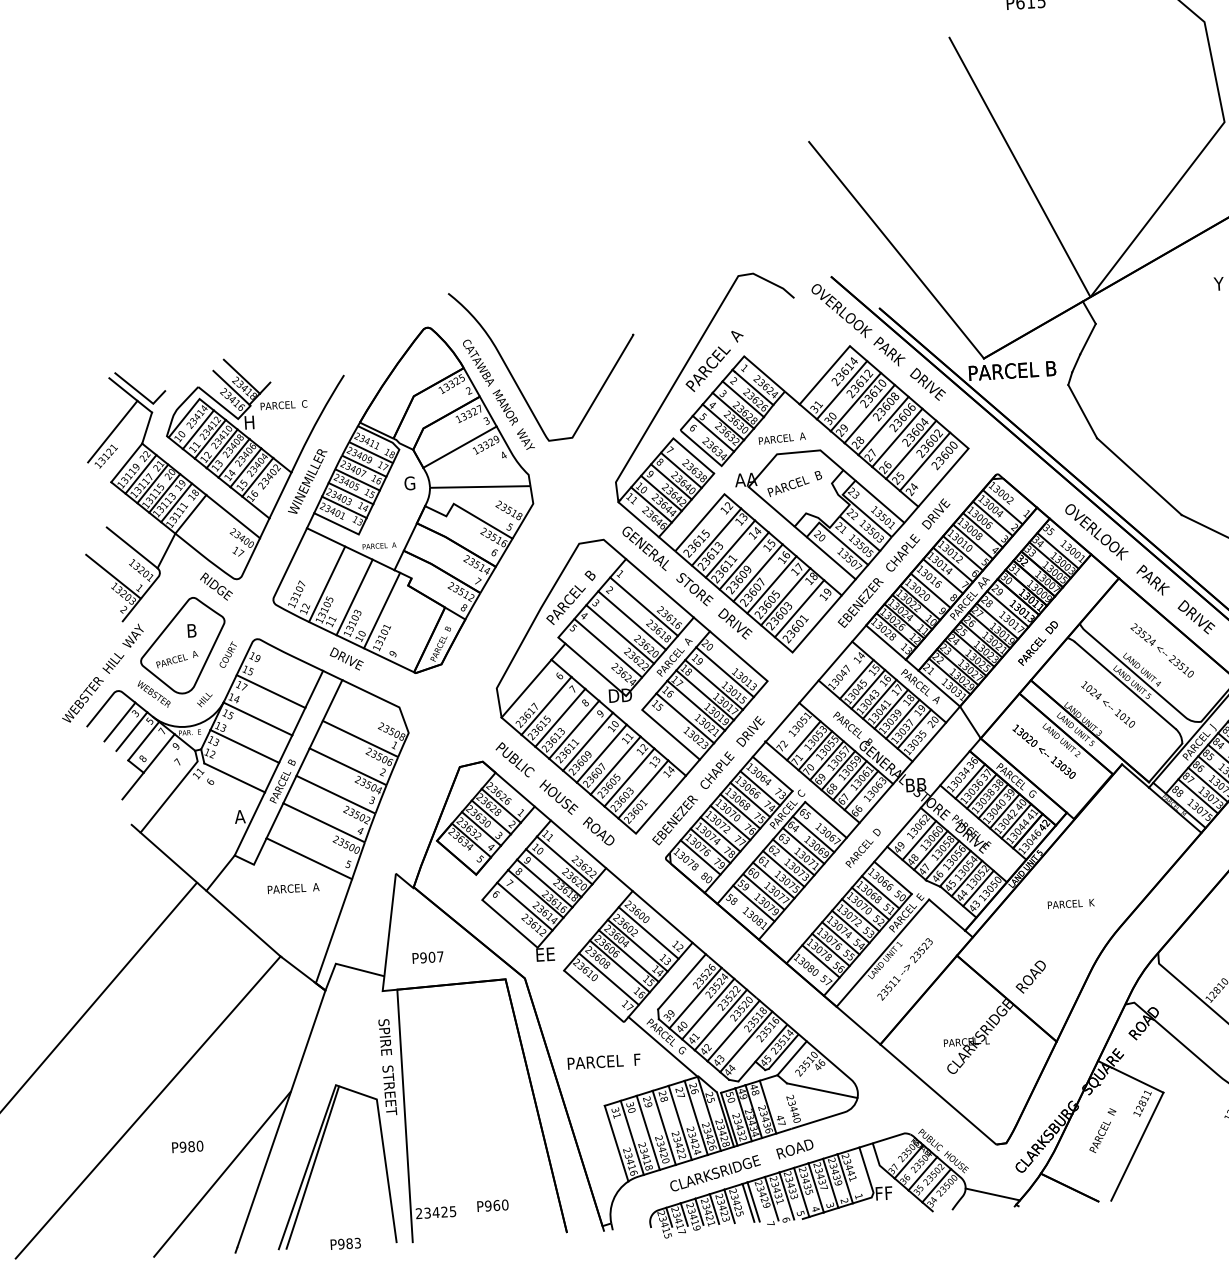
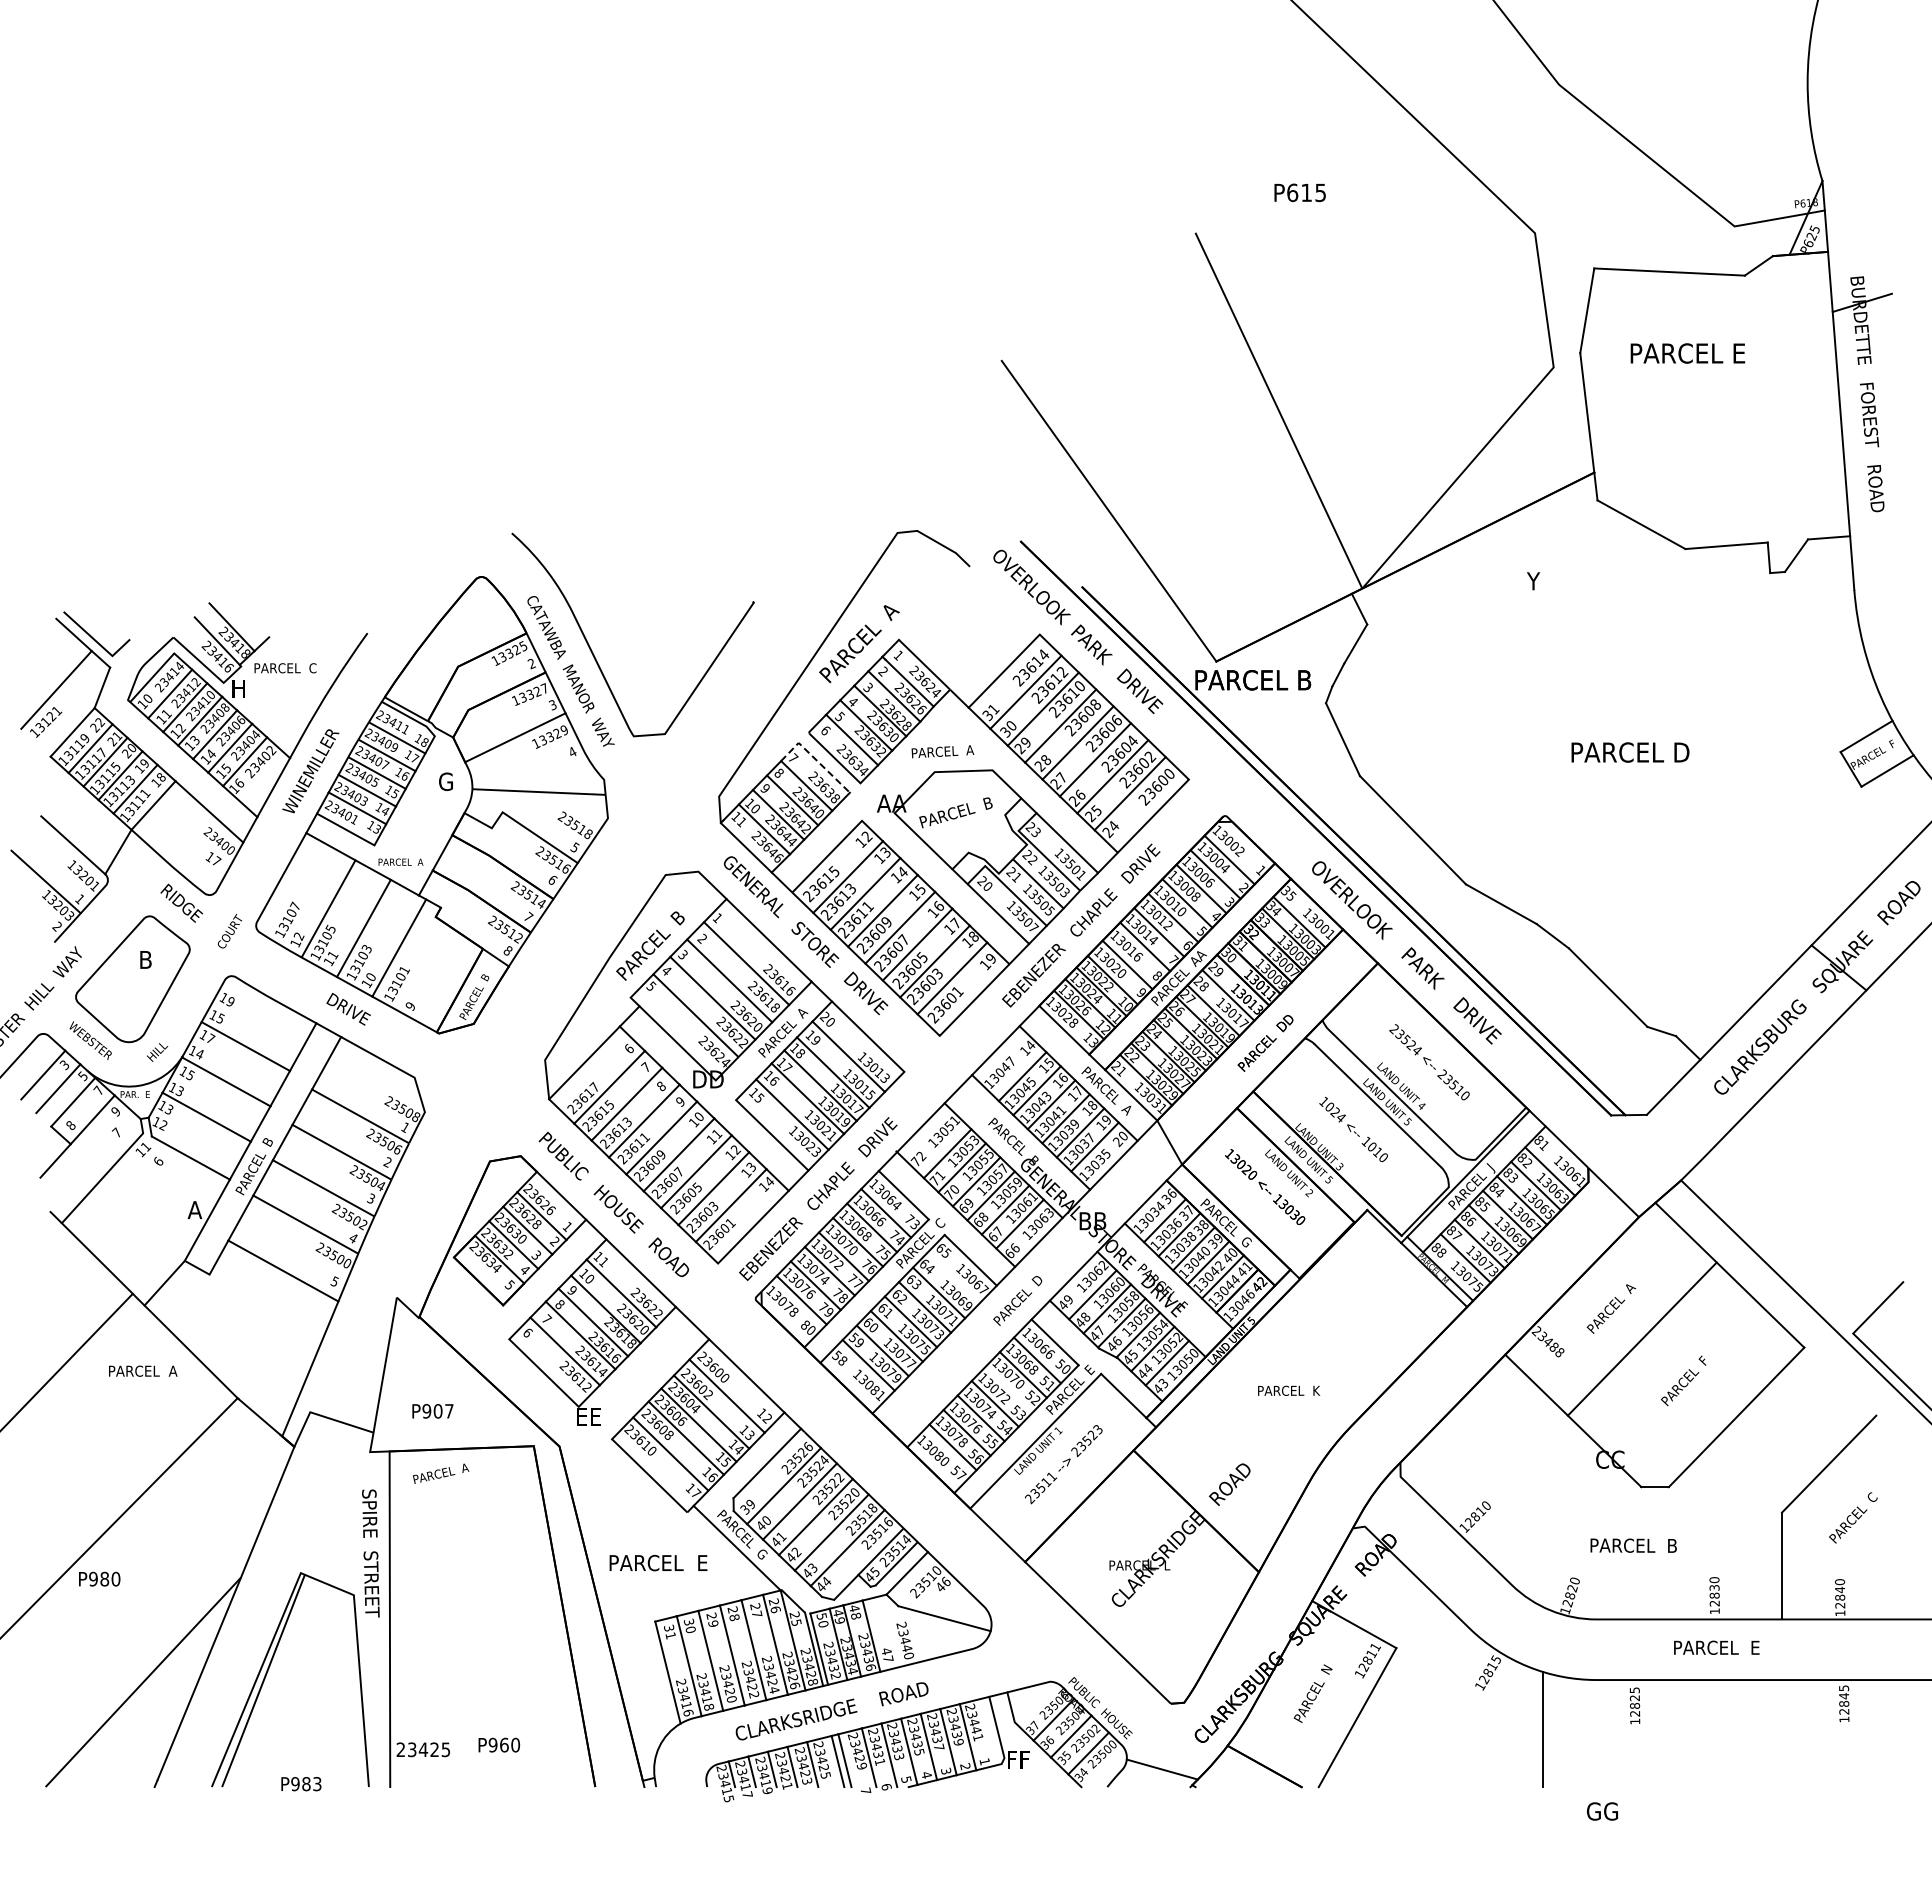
line: (686, 449) -> (815, 758), solid -> dashed
text: (227, 654) -> (229, 931), moved
text: (177, 659) -> (441, 1473), moved
line: (813, 834) -> (953, 1278), removed
text: (293, 887) -> (143, 1370), moved
line: (860, 915) -> (1008, 1389), removed
text: (638, 1059) -> (703, 1562), PARCEL  F -> PARCEL  E
text: (187, 1146) -> (99, 1578), moved

